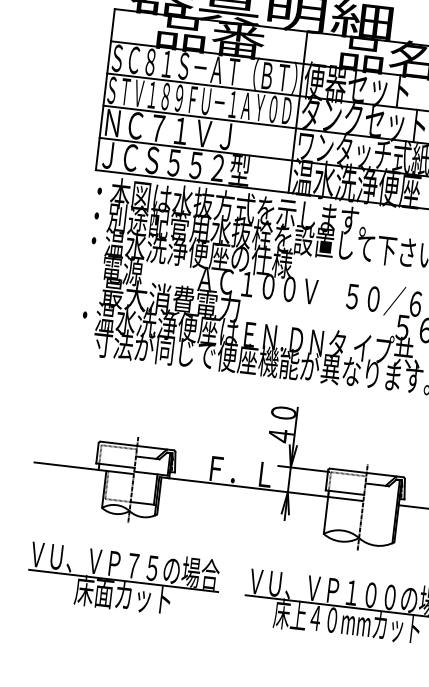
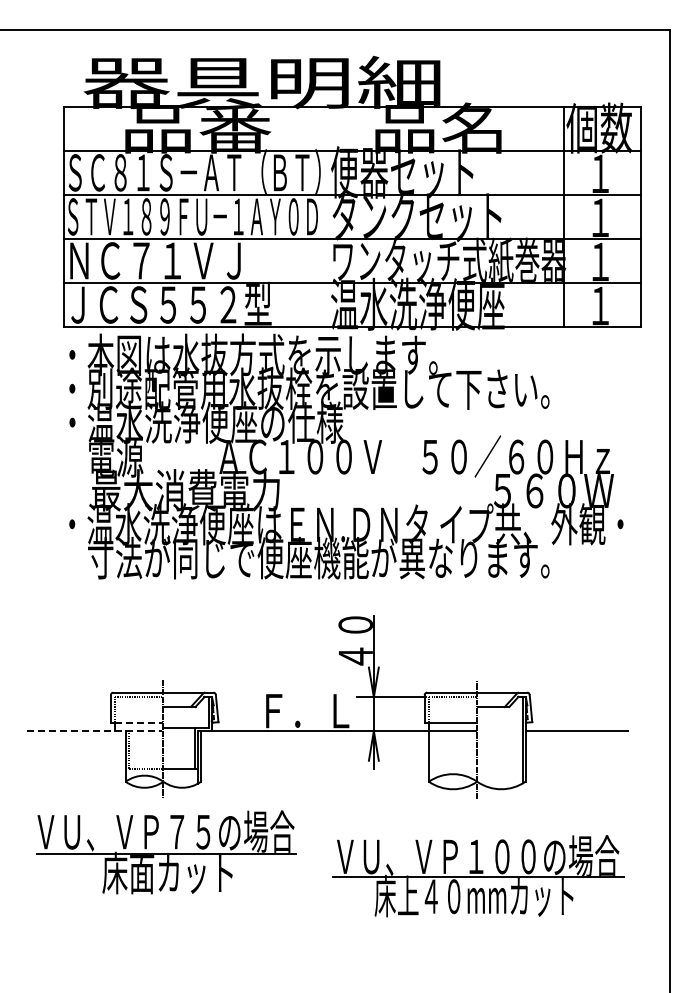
line: (298, 111) -> (327, 216), removed
line: (117, 465) -> (139, 722), solid -> dashed
line: (84, 468) -> (95, 731), solid -> dashed
part: (123, 579) -> (166, 852), moved

